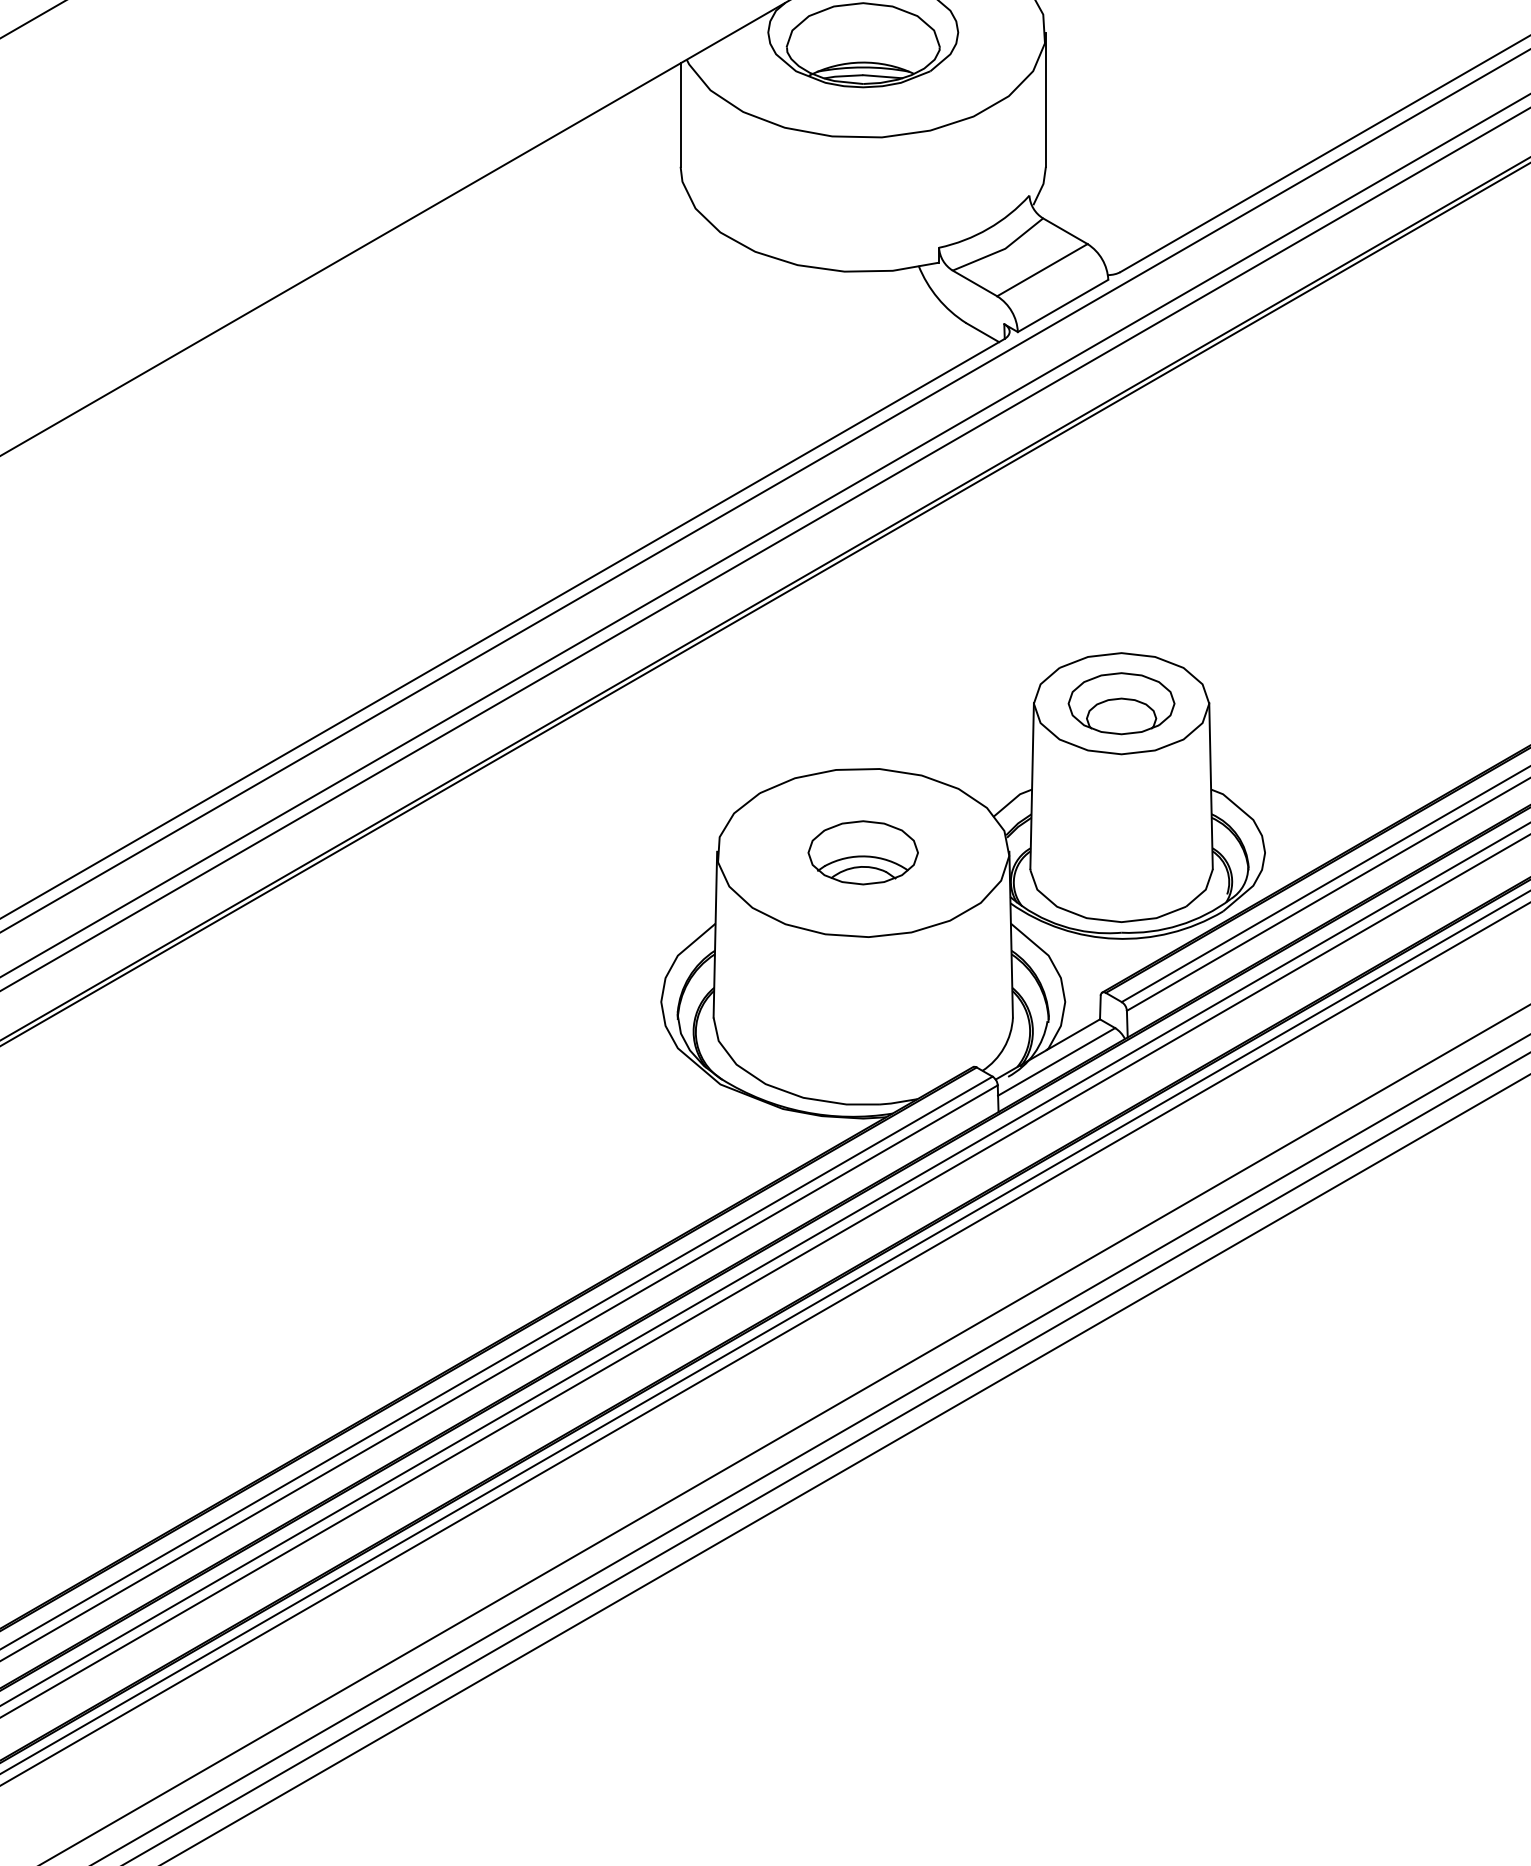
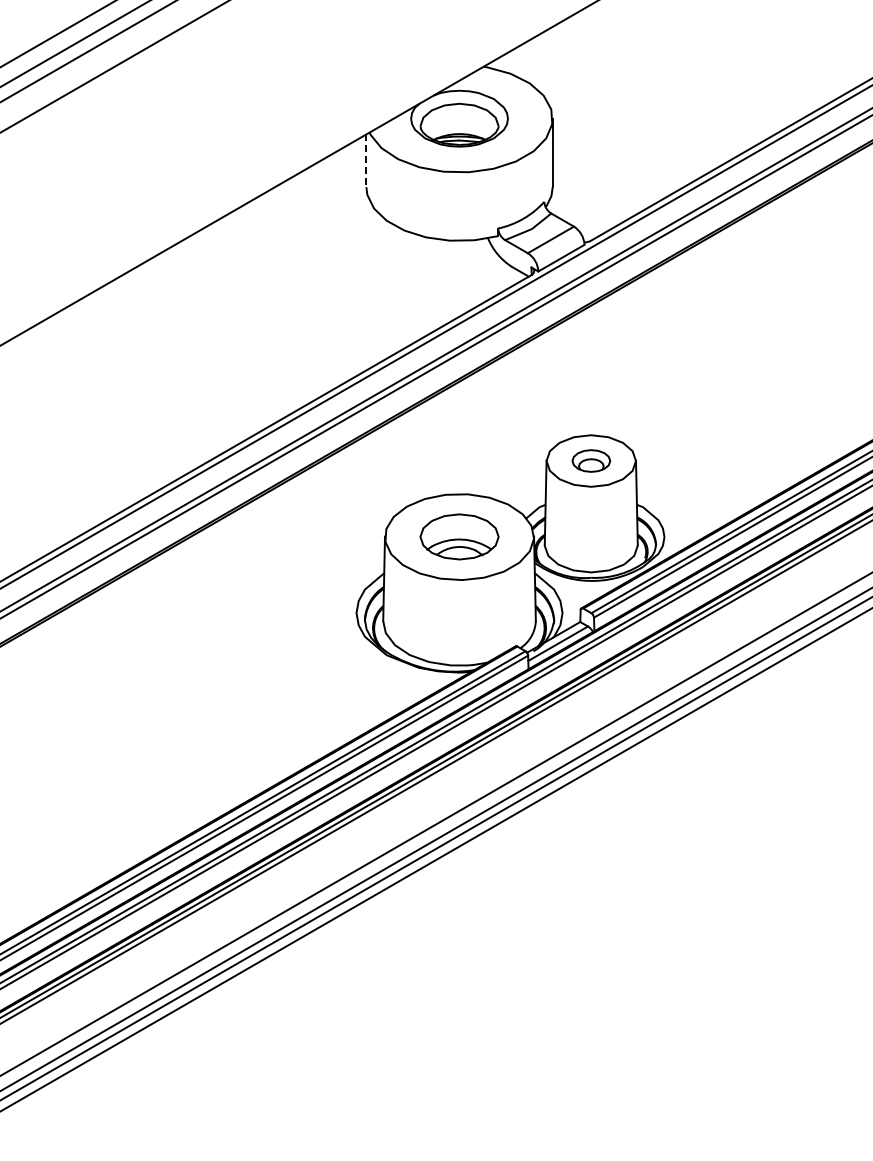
line: (680, 116) -> (366, 161), solid -> dashed
part: (1121, 702) -> (591, 460), size x0.7
part: (863, 853) -> (459, 537), size x1.4

